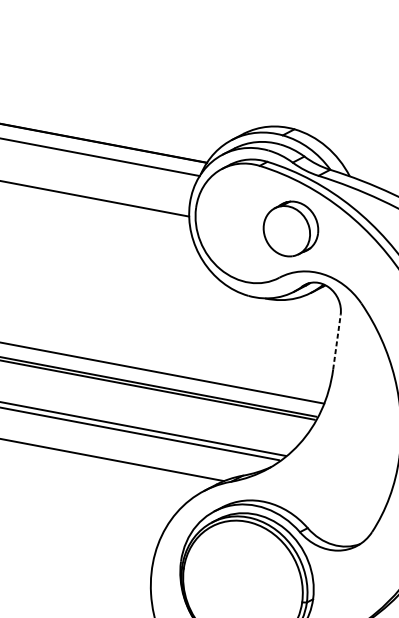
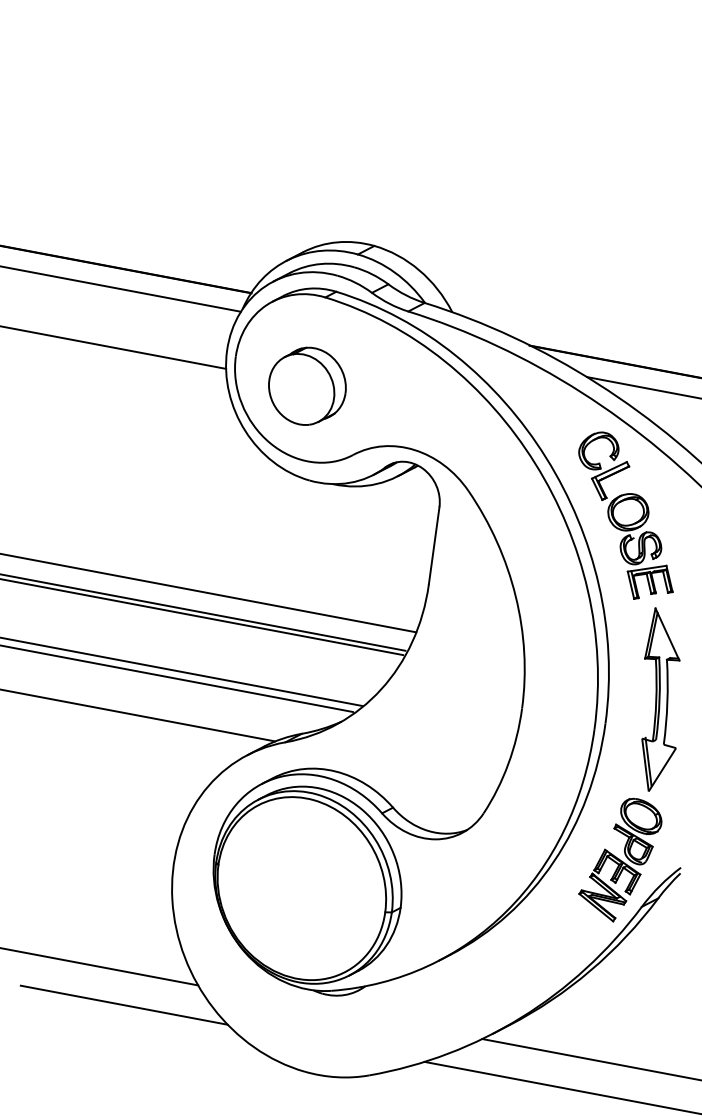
part: (291, 228) -> (307, 385), moved
line: (337, 342) -> (434, 545), dashed -> solid

